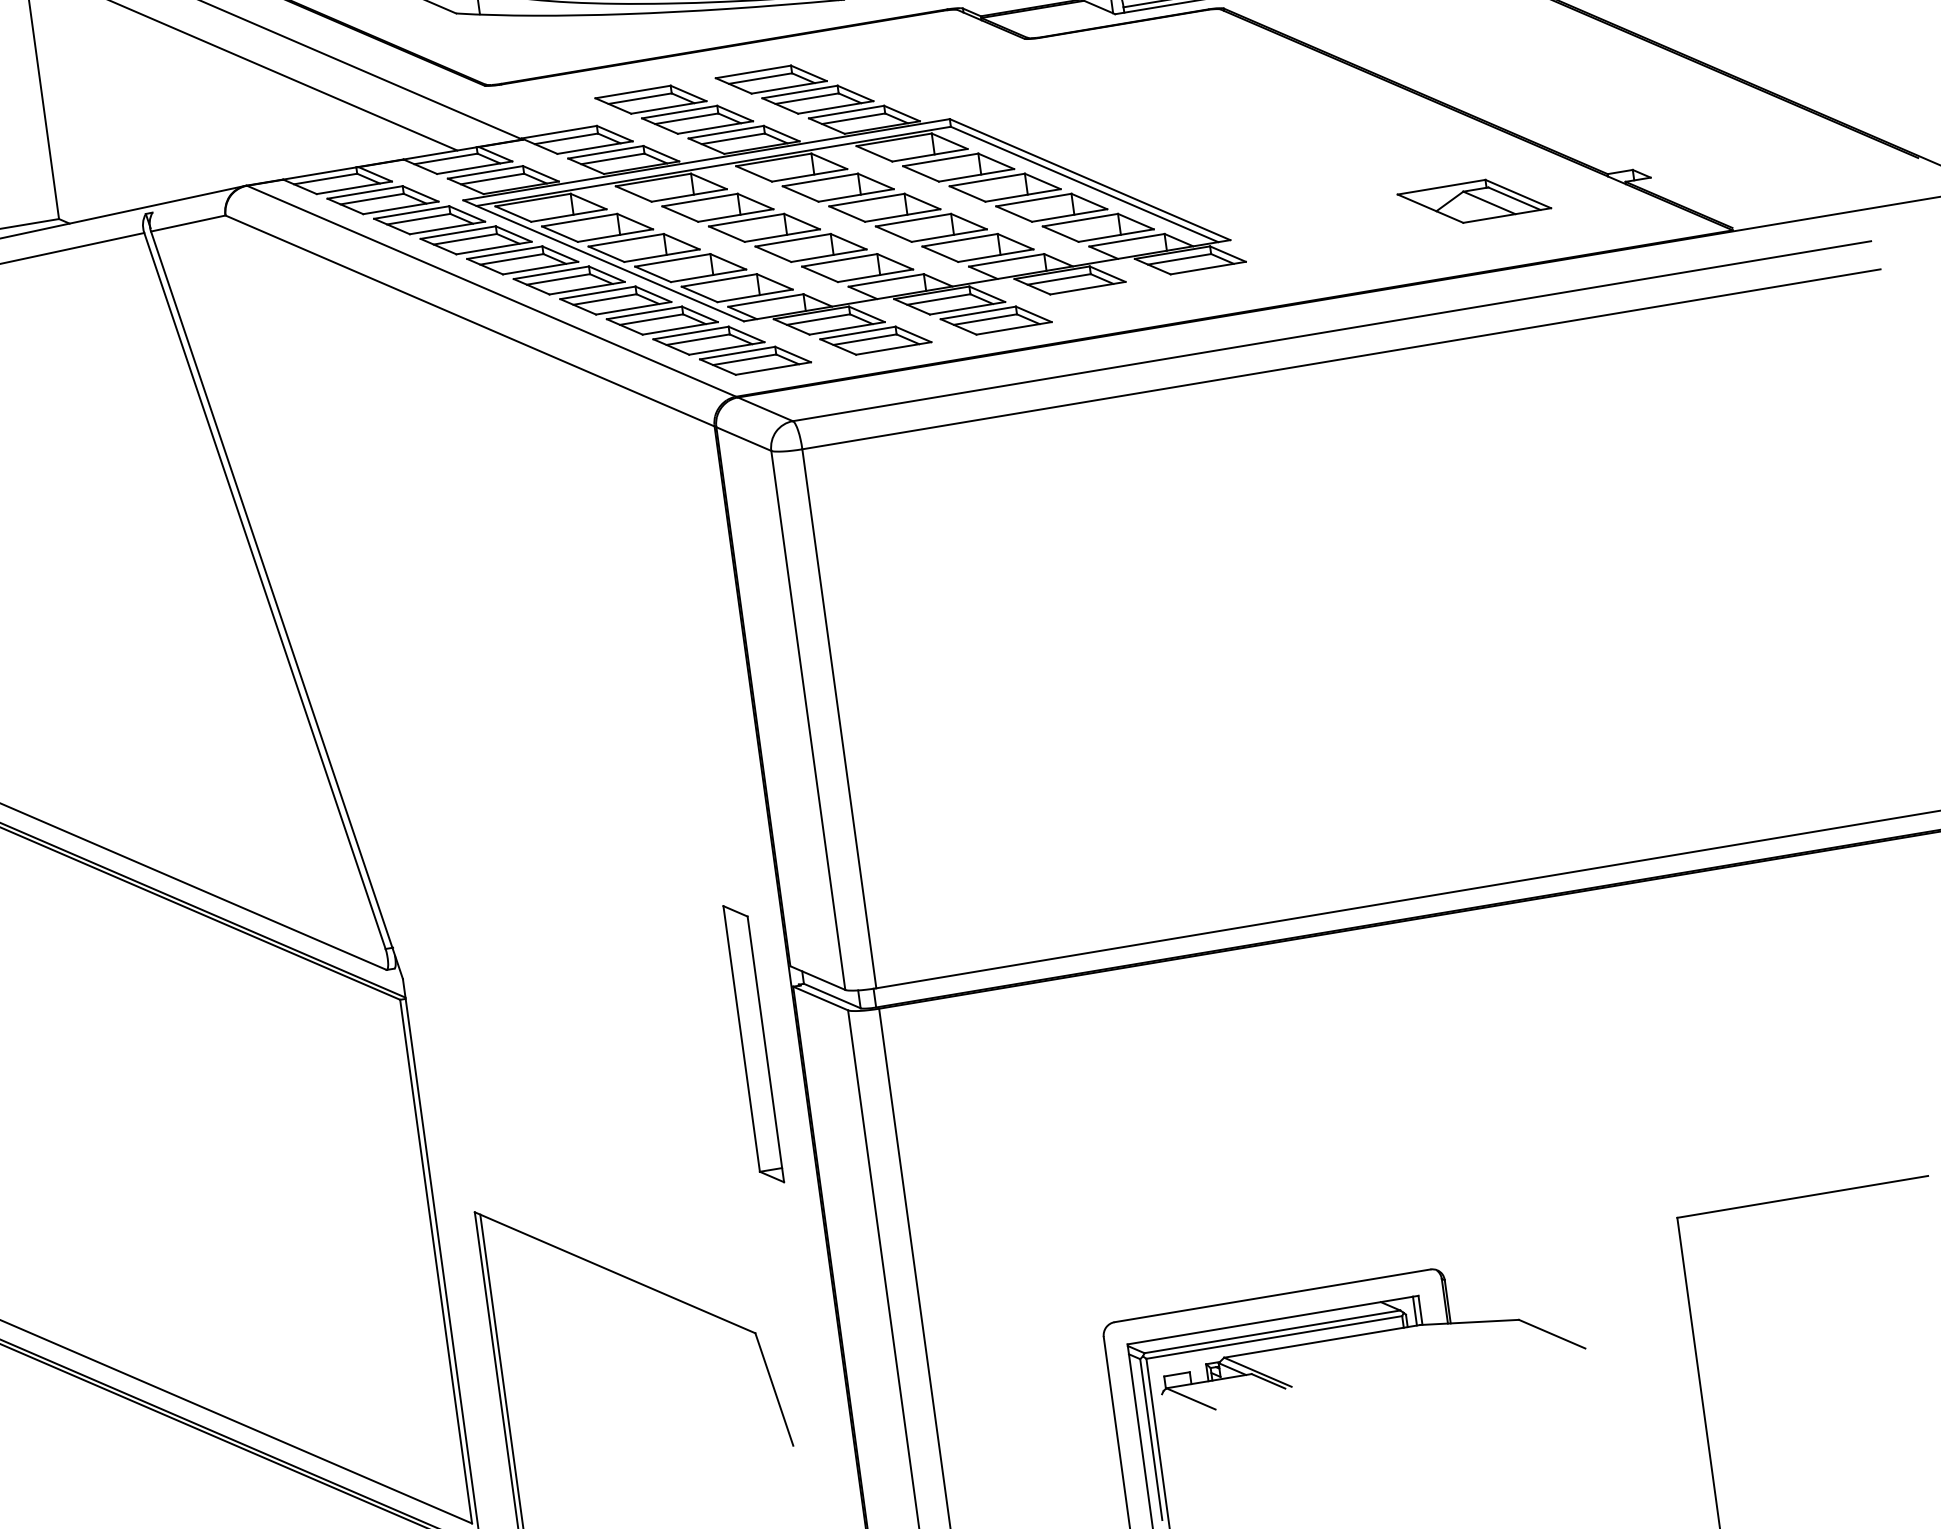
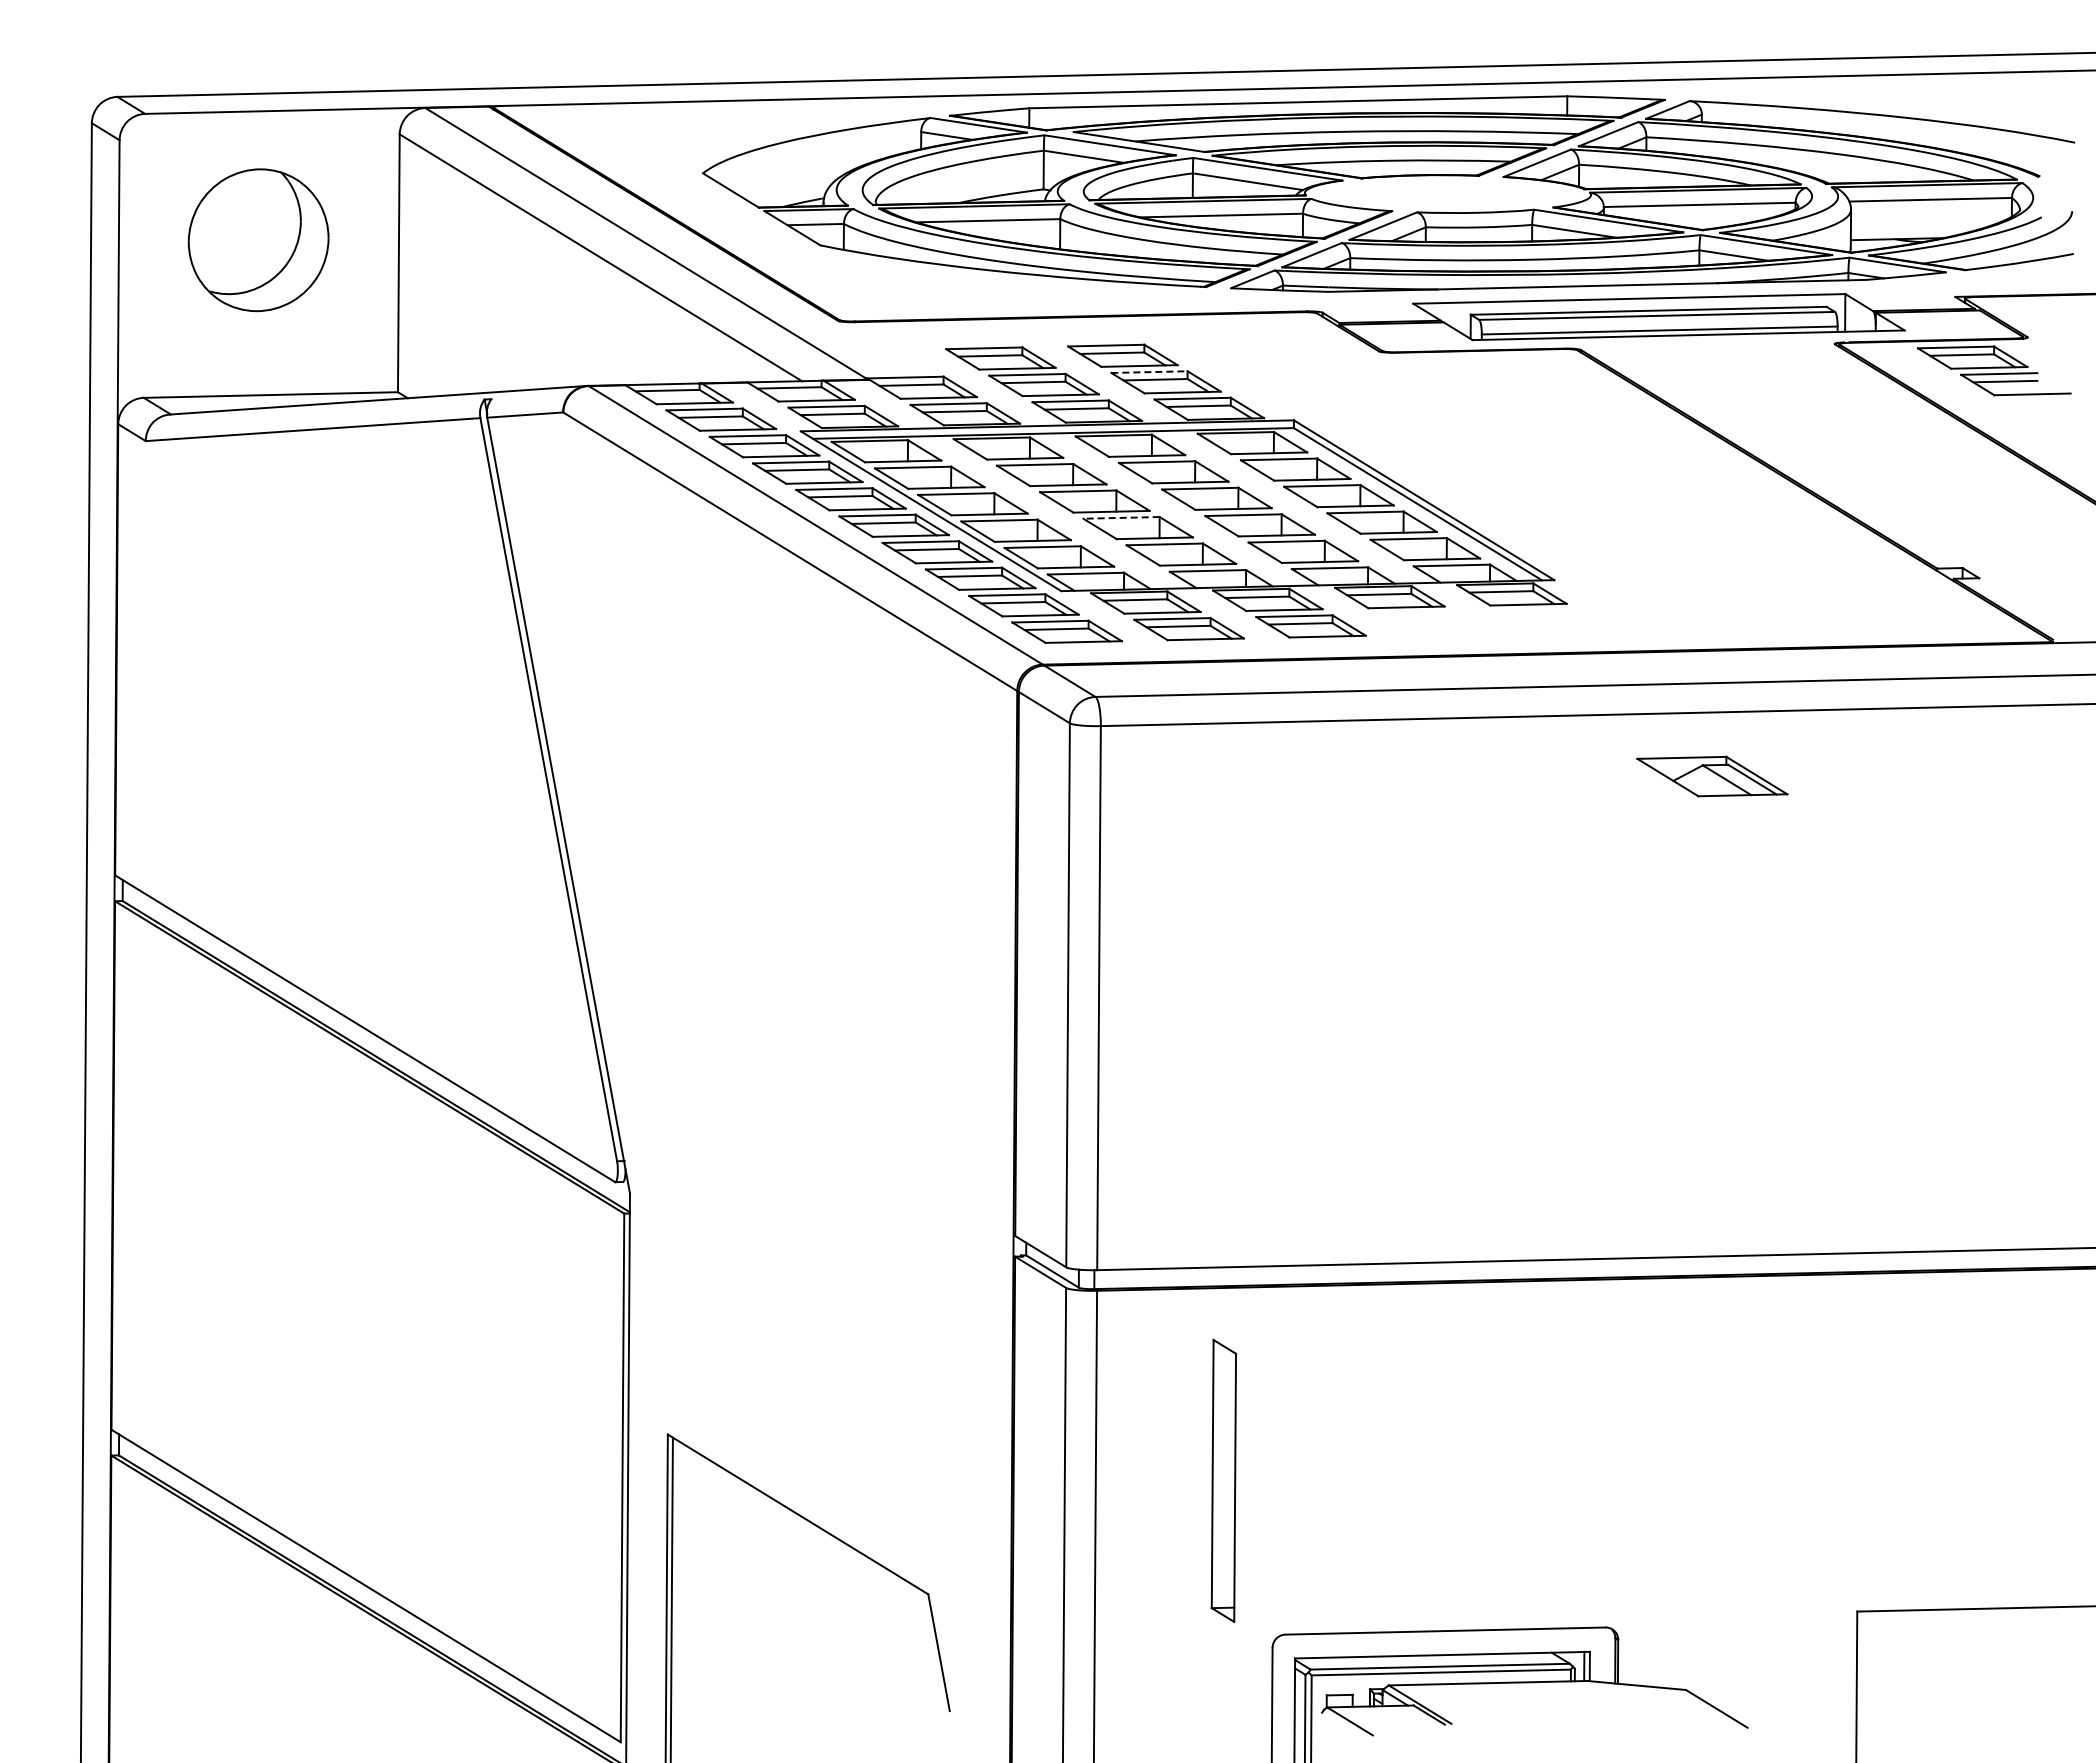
line: (800, 92) -> (1149, 372), solid -> dashed
part: (1474, 201) -> (1712, 776), moved
line: (793, 239) -> (1121, 517), solid -> dashed
part: (753, 1043) -> (1223, 1480), moved

